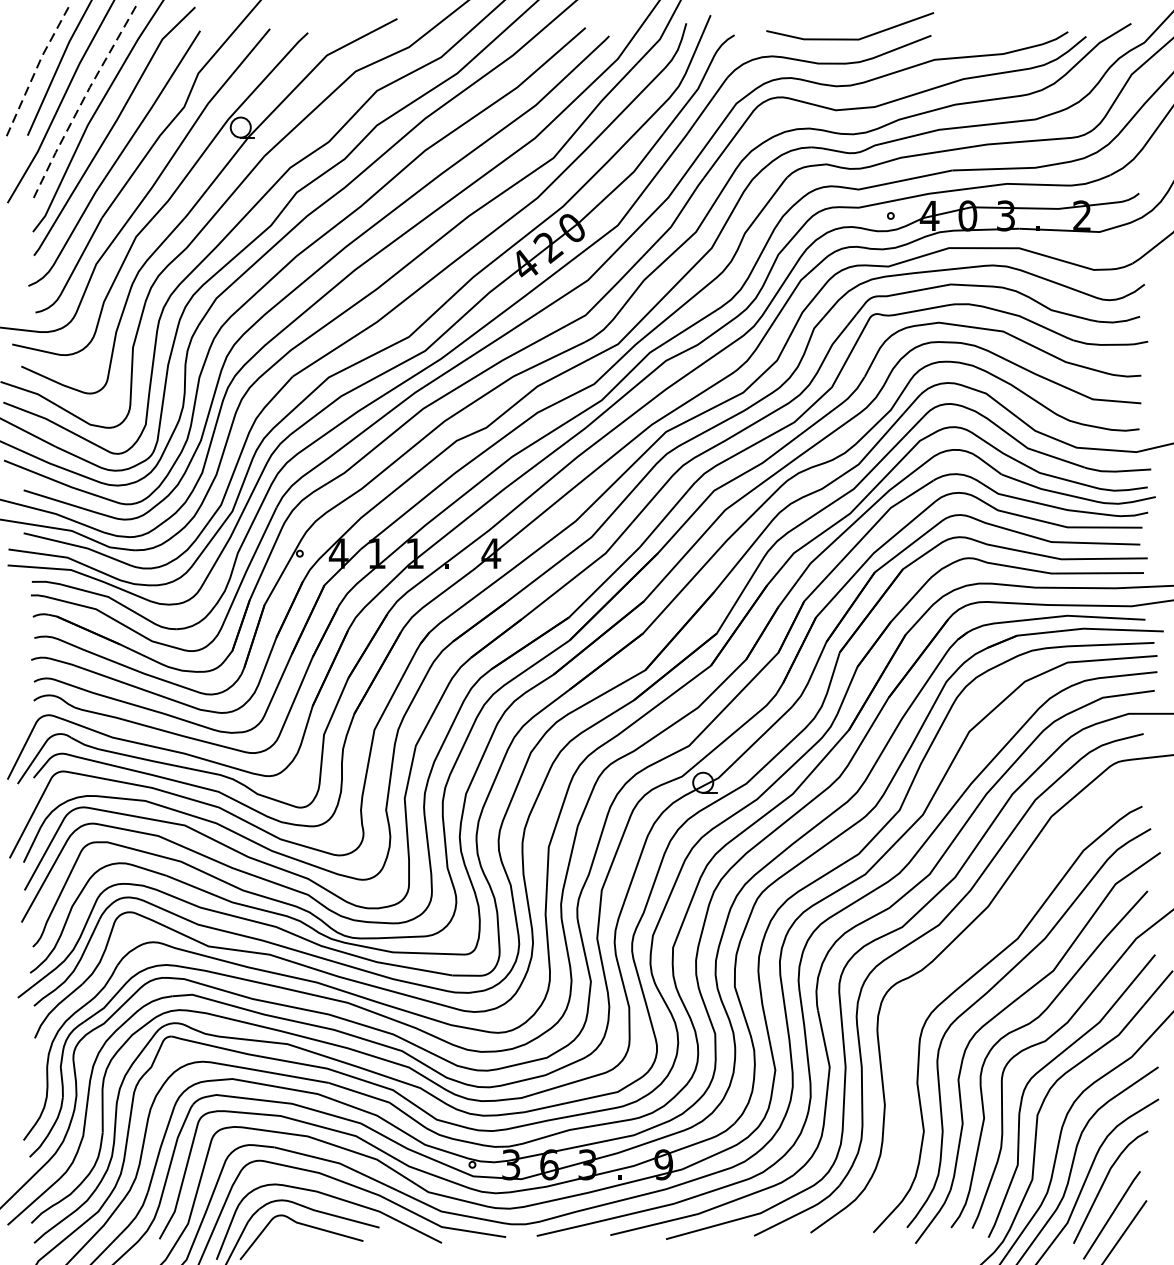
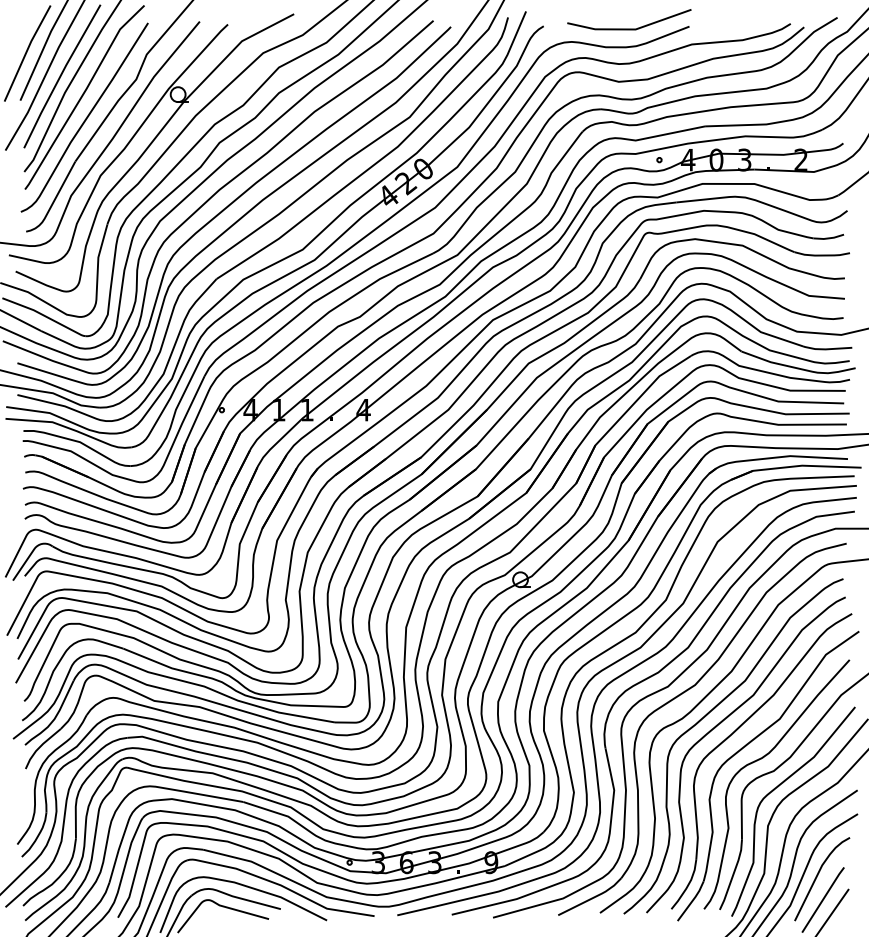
line: (35, 70) -> (26, 52), dashed -> solid
line: (81, 103) -> (60, 76), dashed -> solid
curve: (953, 968) -> (705, 717), added

